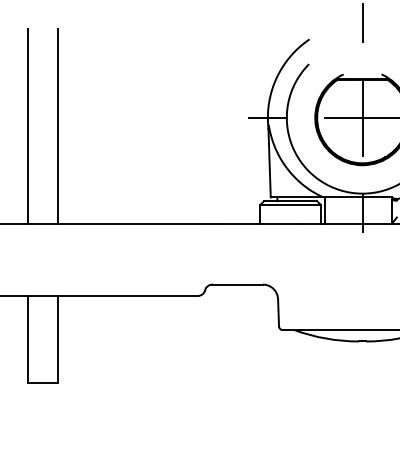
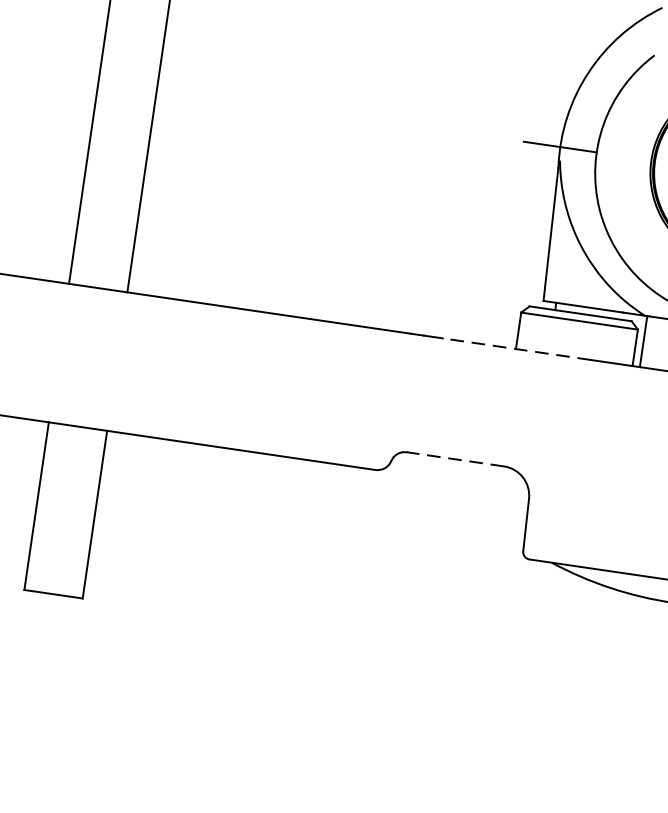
line: (260, 223) -> (516, 348), solid -> dashed
line: (237, 284) -> (455, 459), solid -> dashed

